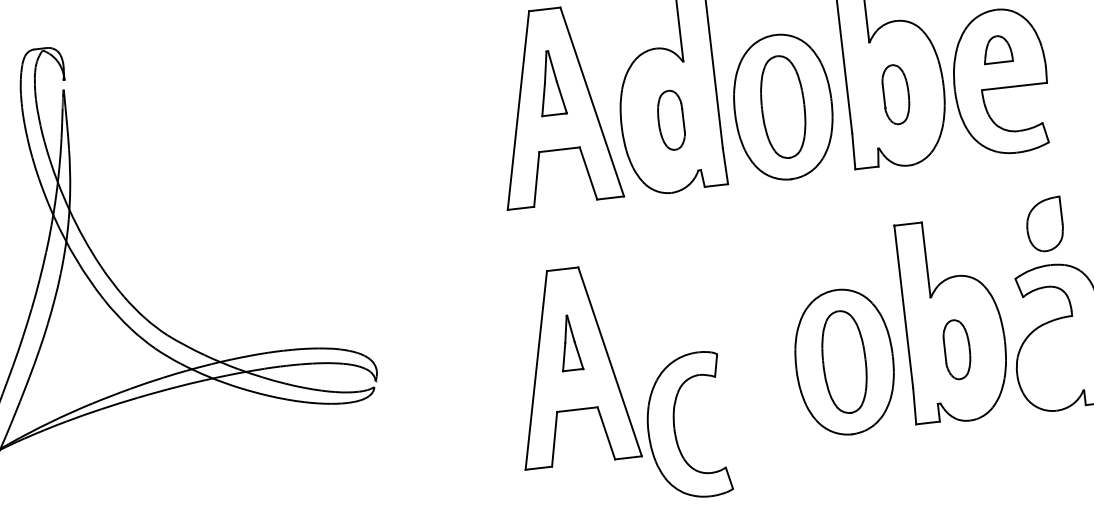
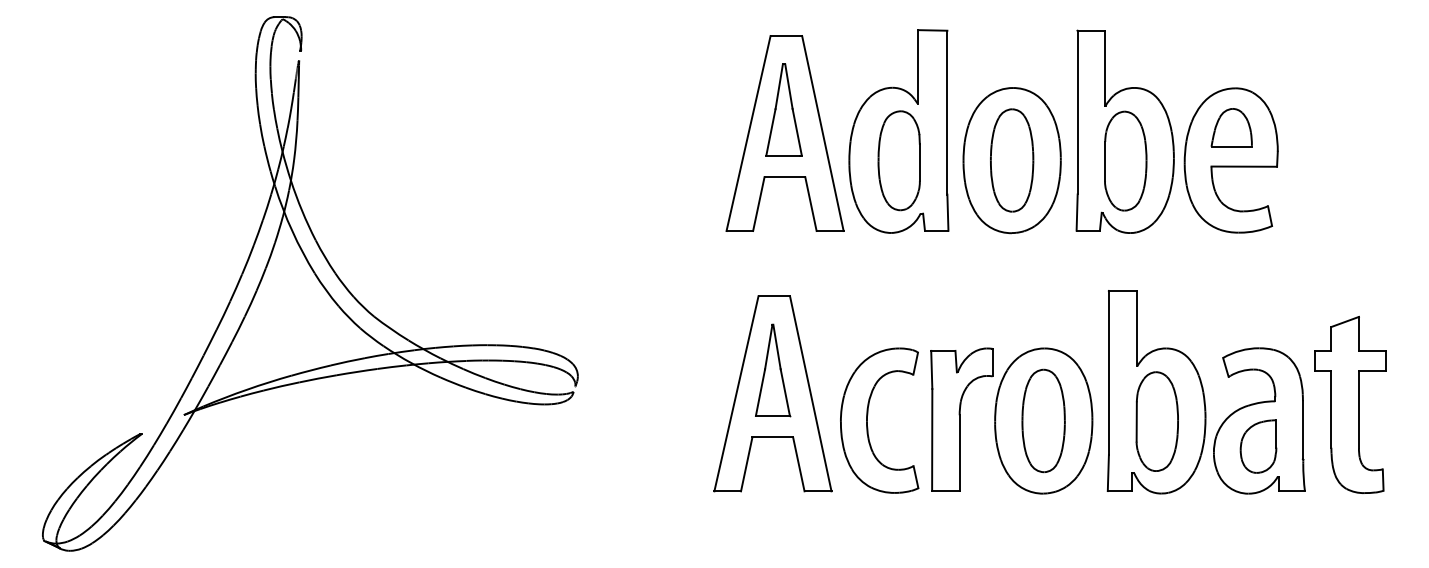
part: (997, 49) -> (1231, 127), size x1.43
part: (550, 82) -> (783, 109), size x1.43
part: (895, 94) -> (1125, 160), size x1.67
part: (670, 120) -> (898, 160), size x1.67
part: (1044, 224) -> (1258, 446), moved
part: (570, 343) -> (773, 370), size x1.67
part: (956, 349) -> (1156, 421), size x1.67
part: (762, 370) -> (961, 419), added
part: (674, 427) -> (867, 420), moved

